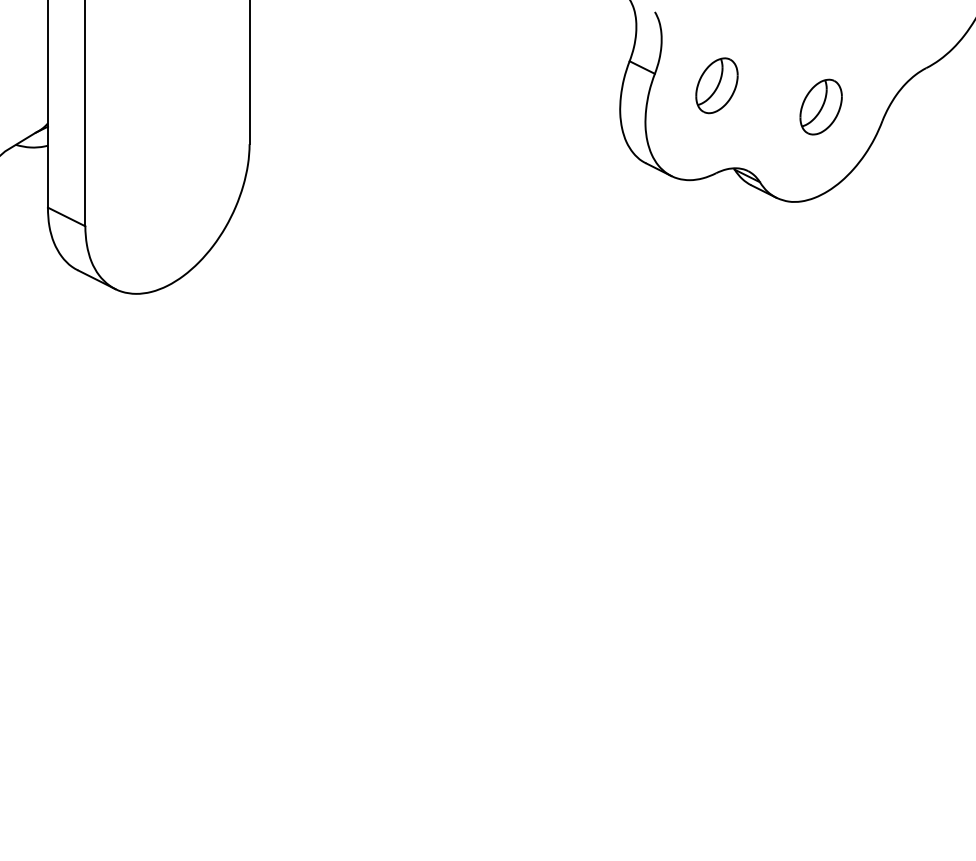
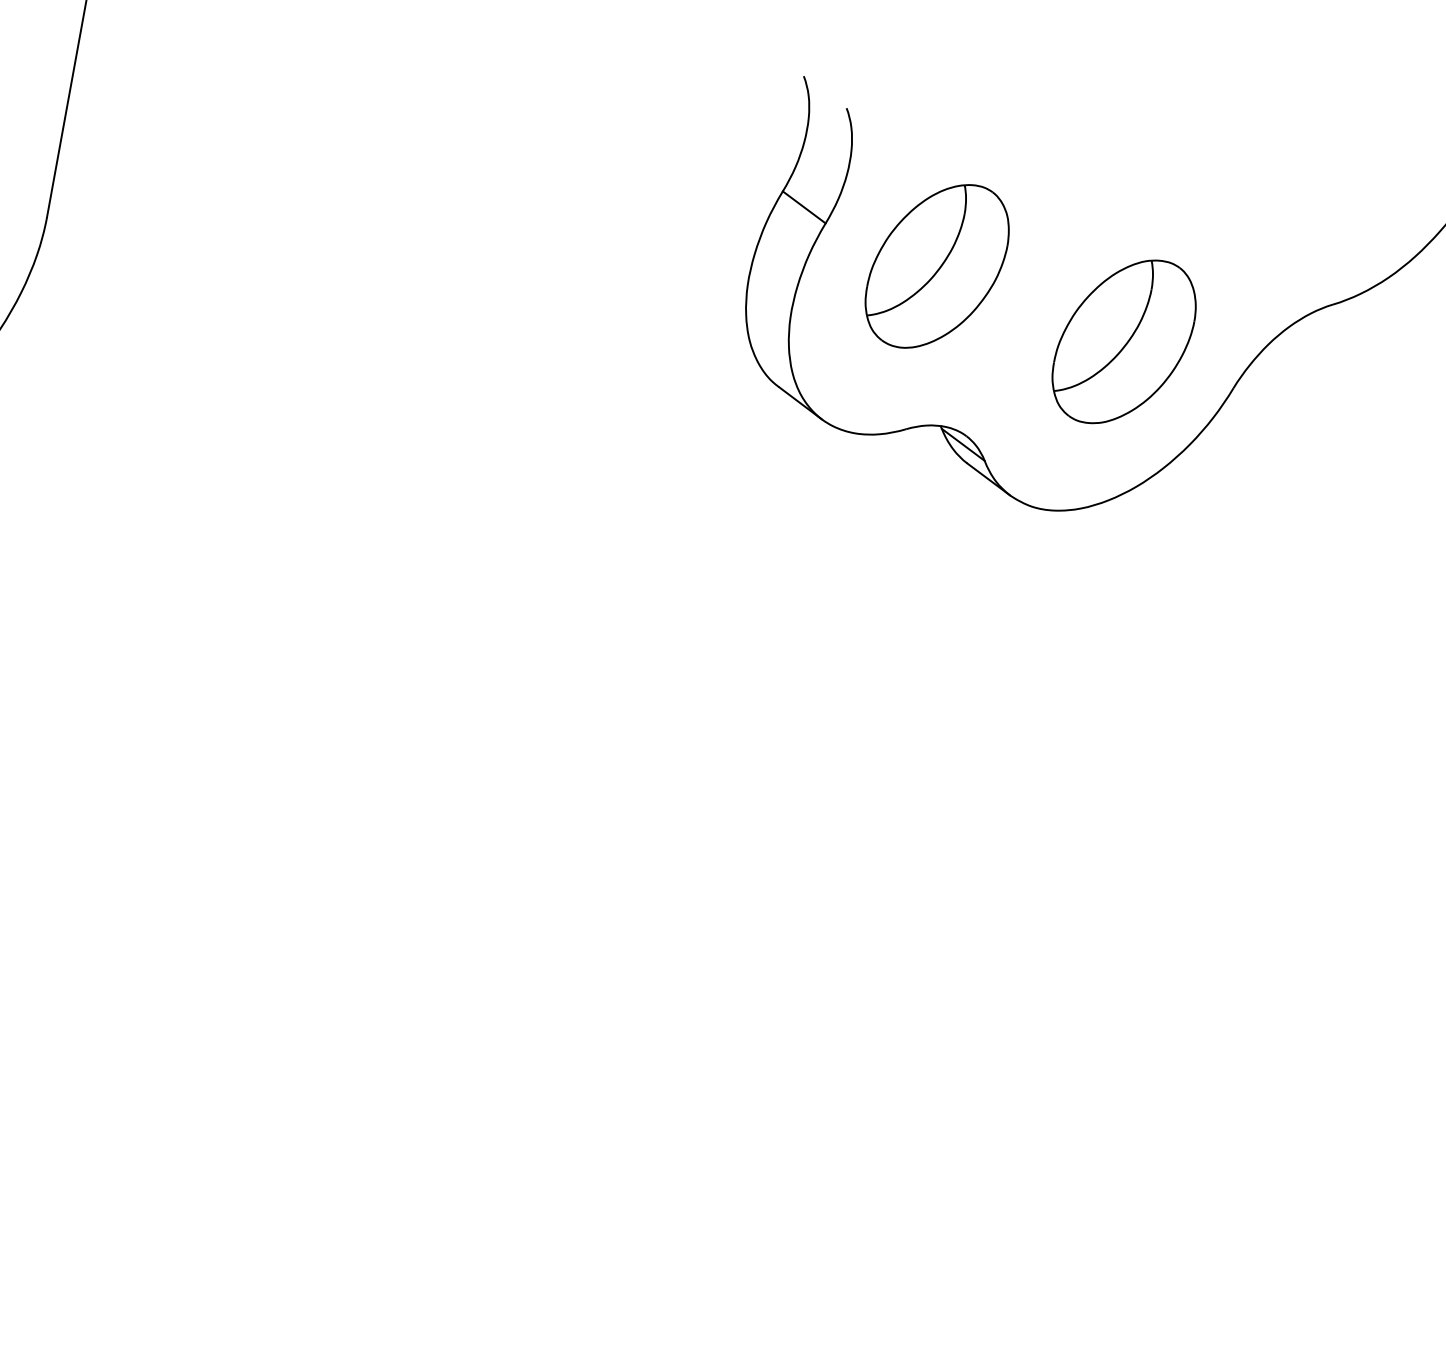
part: (716, 85) -> (936, 265), size x1.67
part: (820, 106) -> (1122, 340), size x1.67

